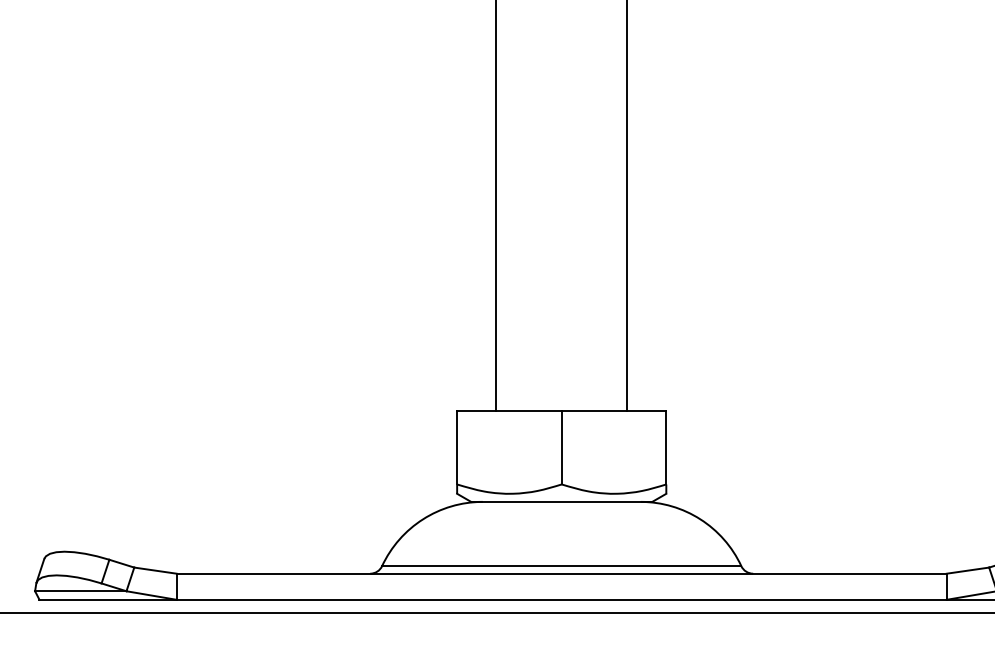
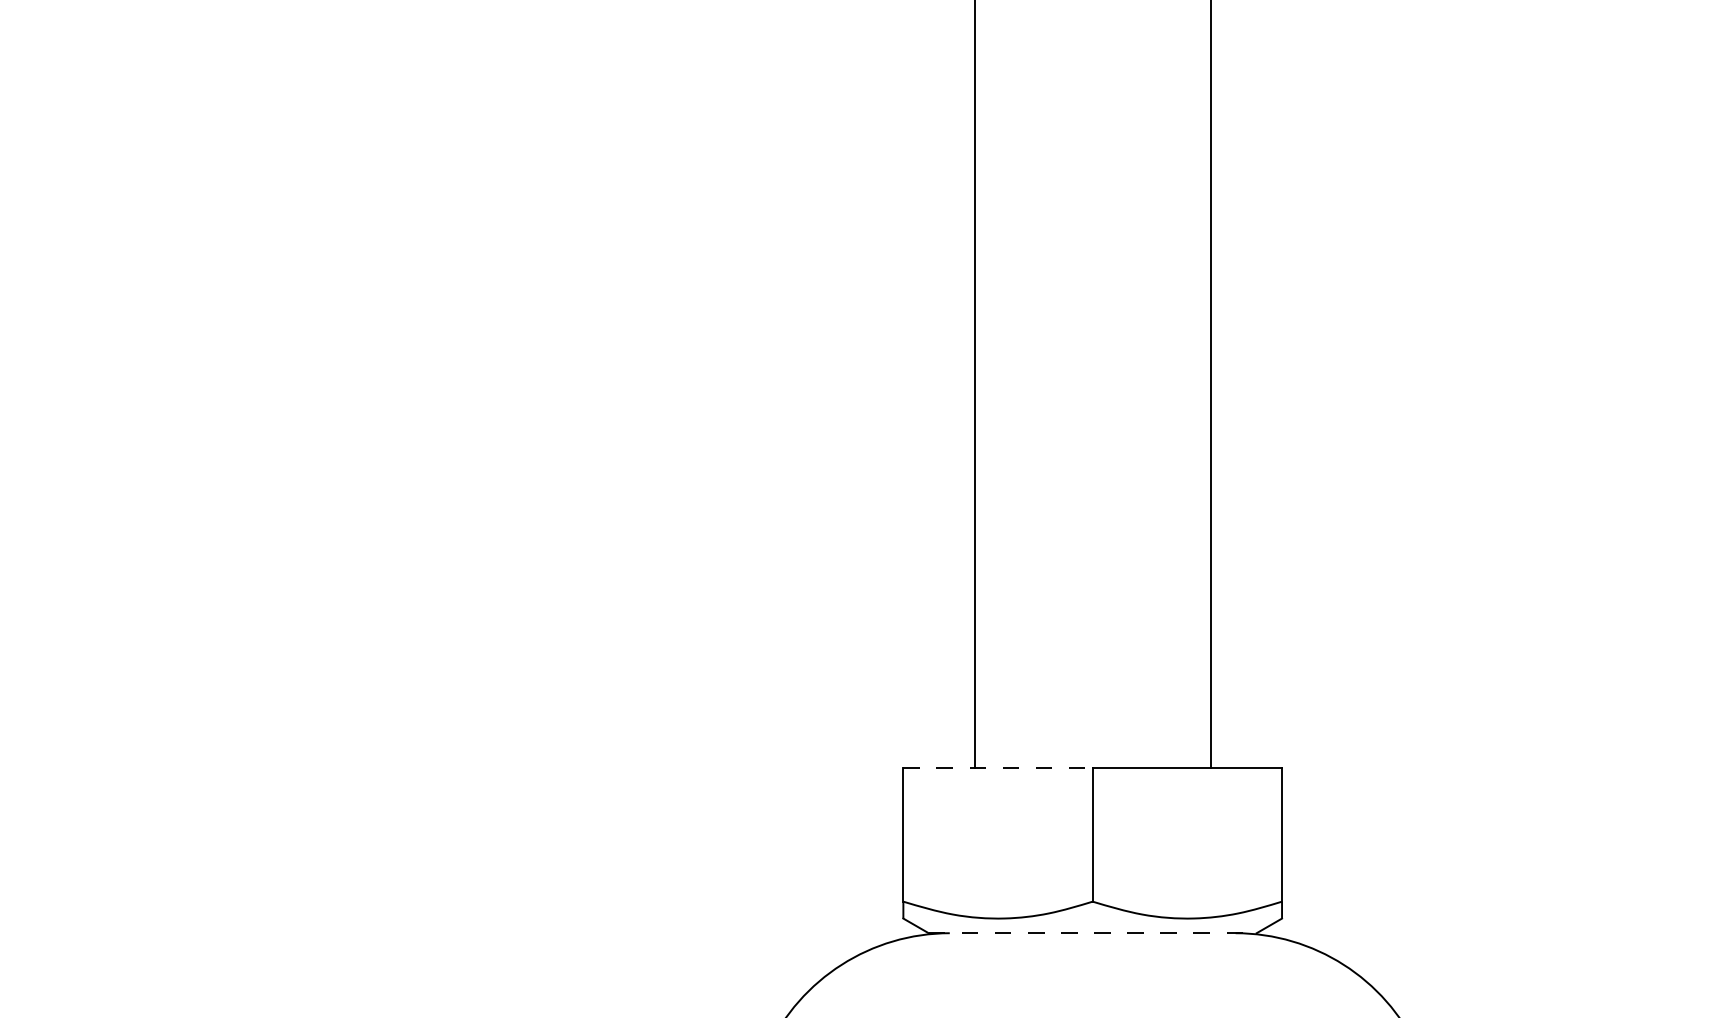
line: (509, 410) -> (998, 767), solid -> dashed
line: (561, 501) -> (1092, 932), solid -> dashed

